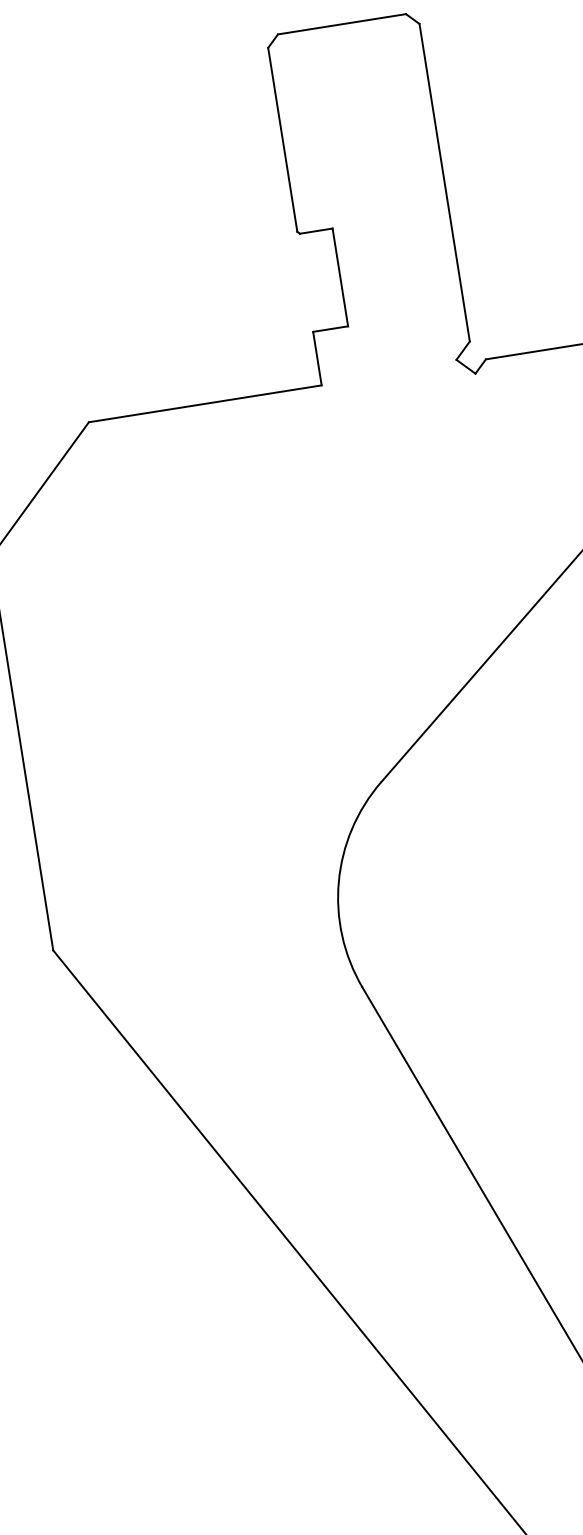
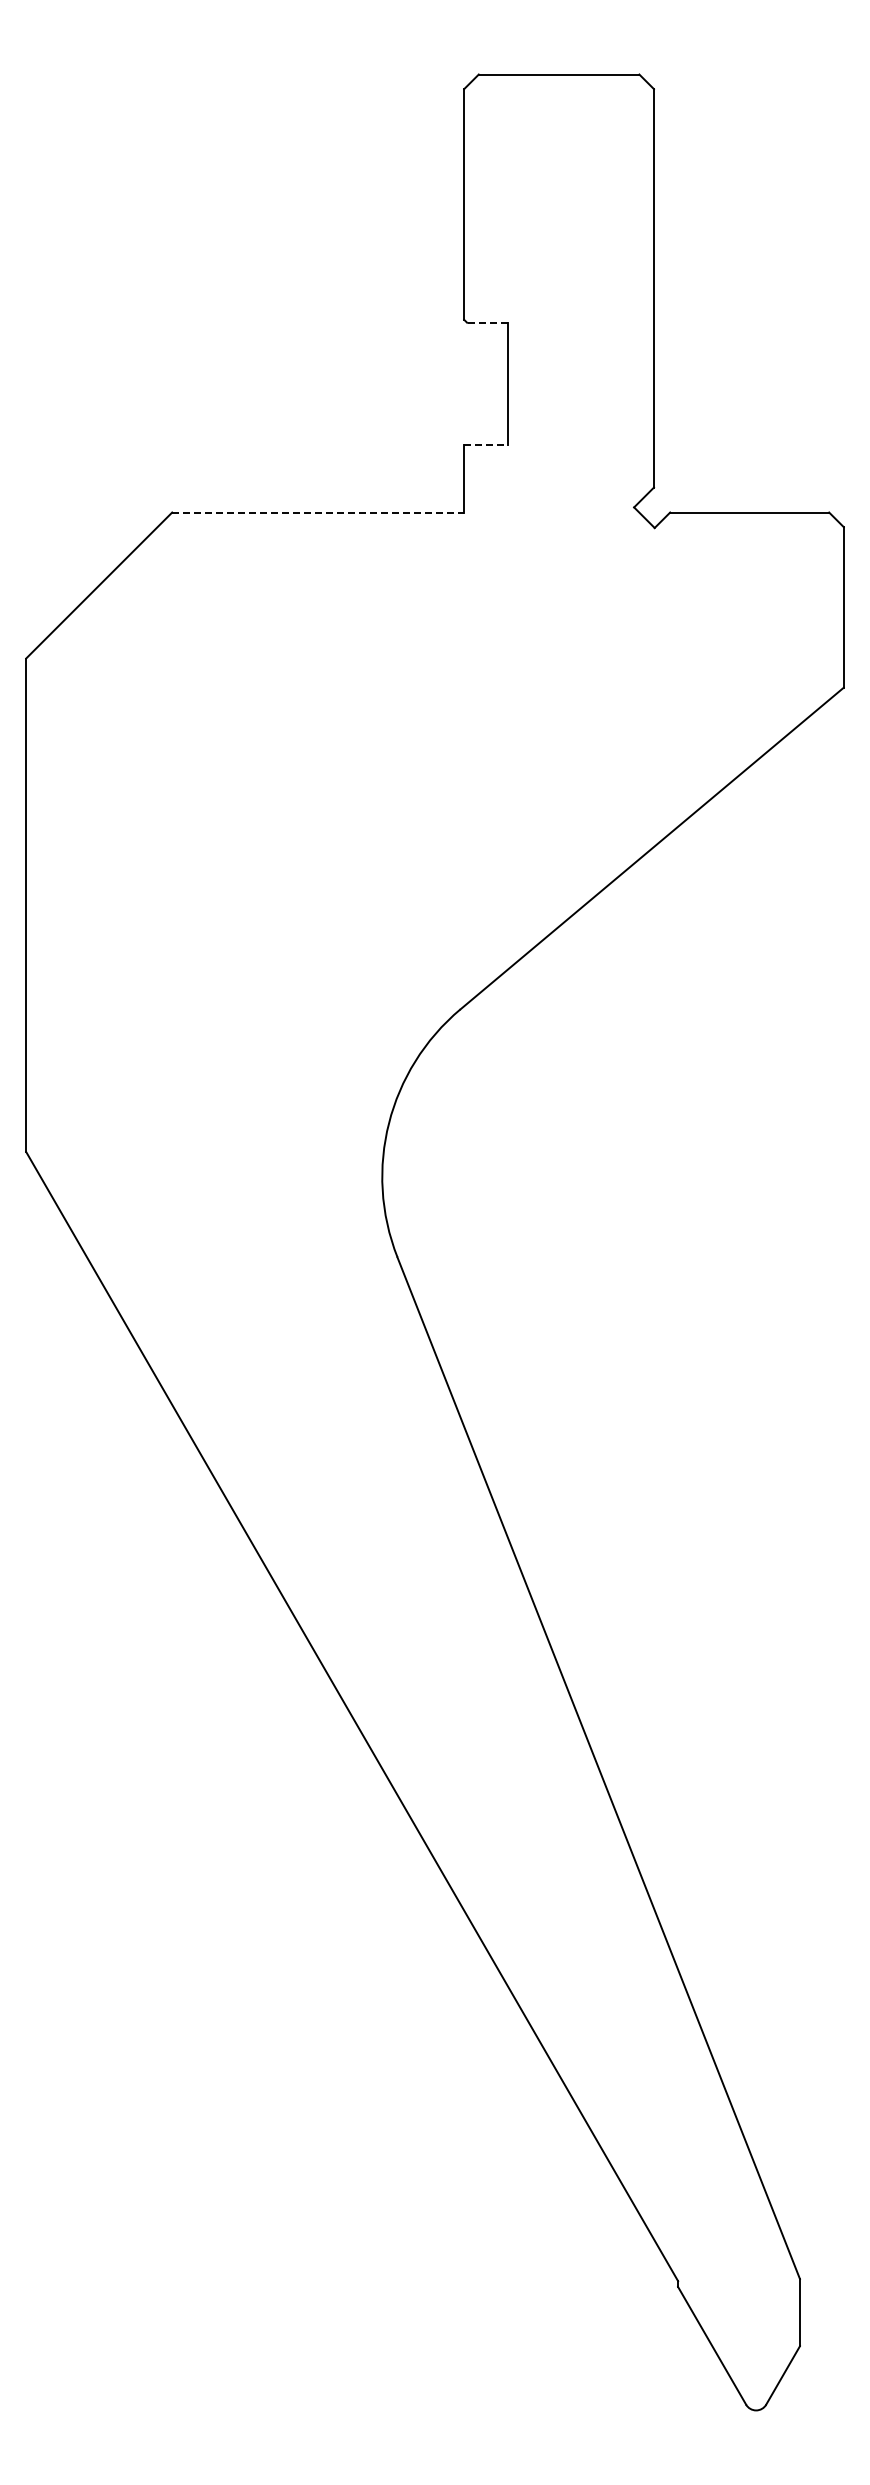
line: (316, 230) -> (487, 322), solid -> dashed
line: (330, 329) -> (486, 445), solid -> dashed
line: (205, 403) -> (318, 512), solid -> dashed

